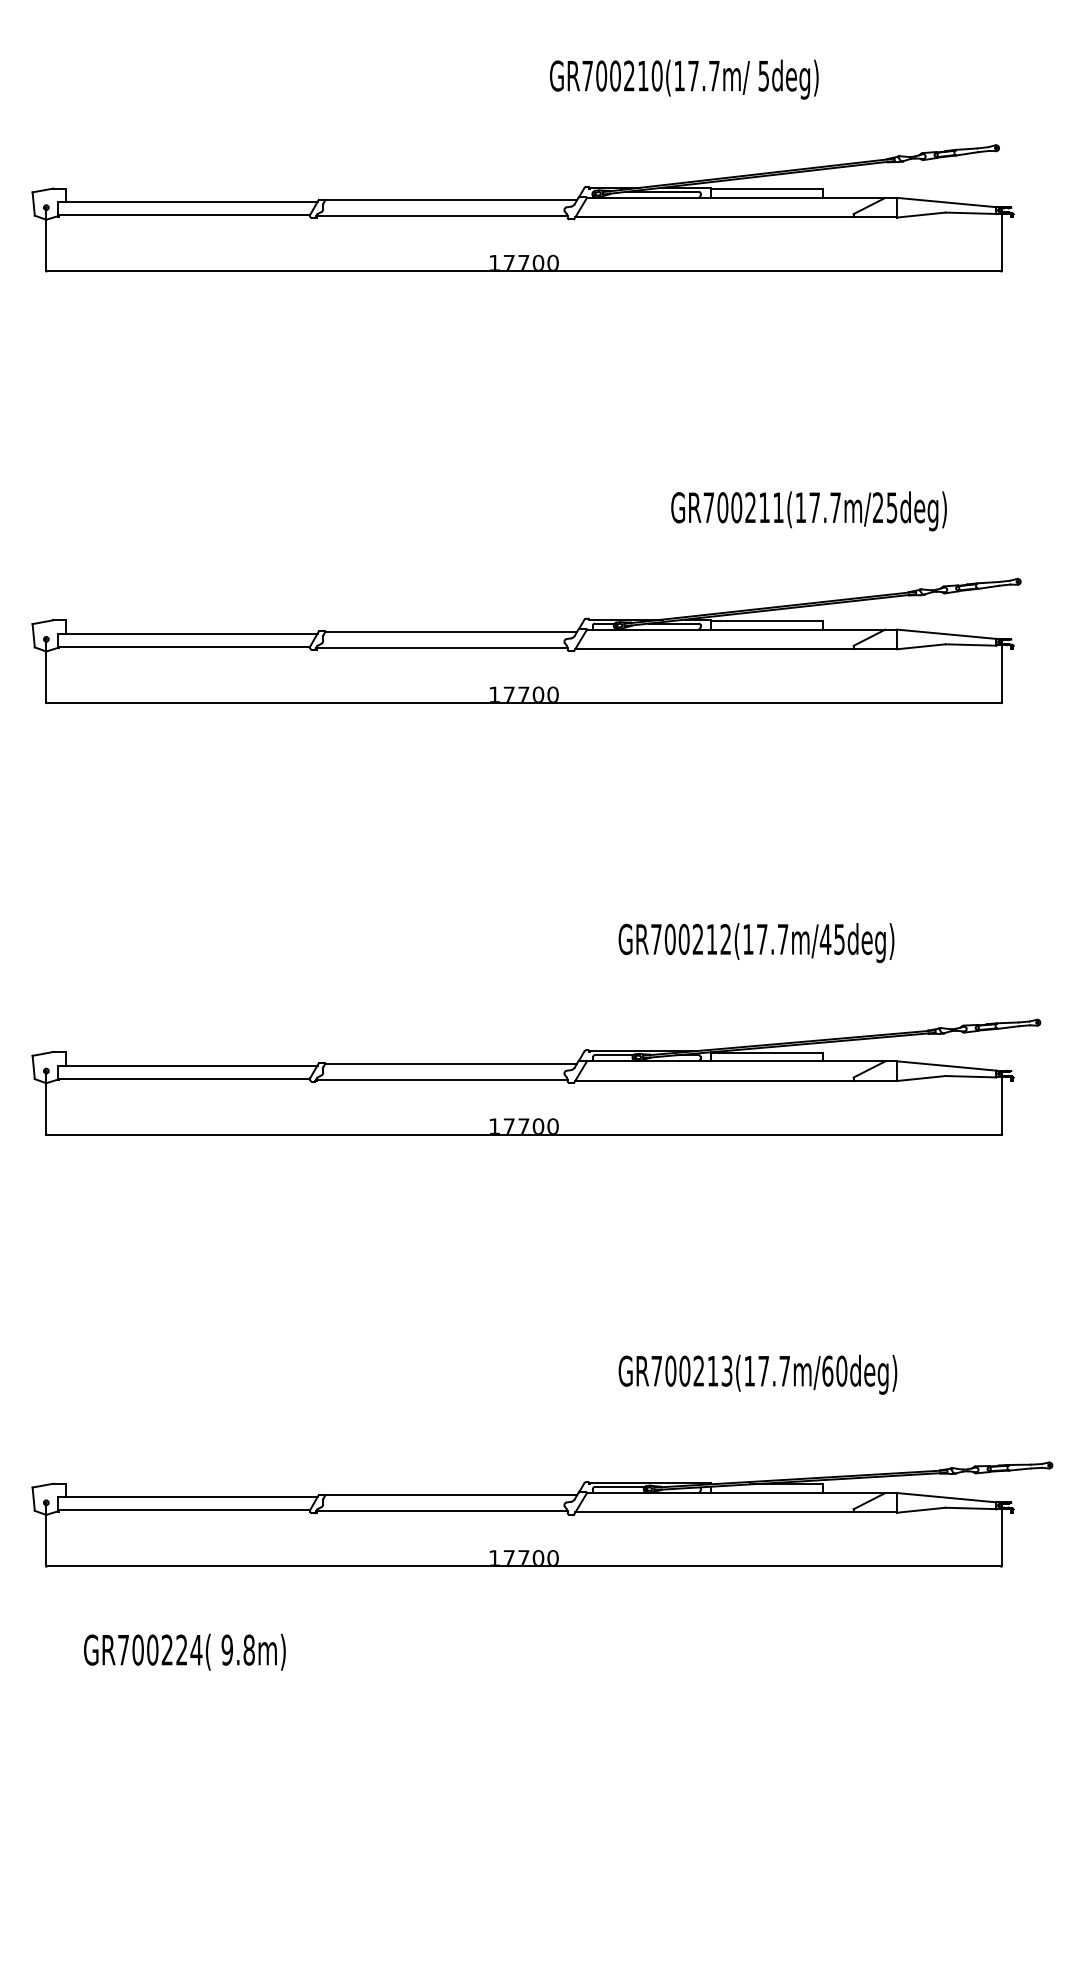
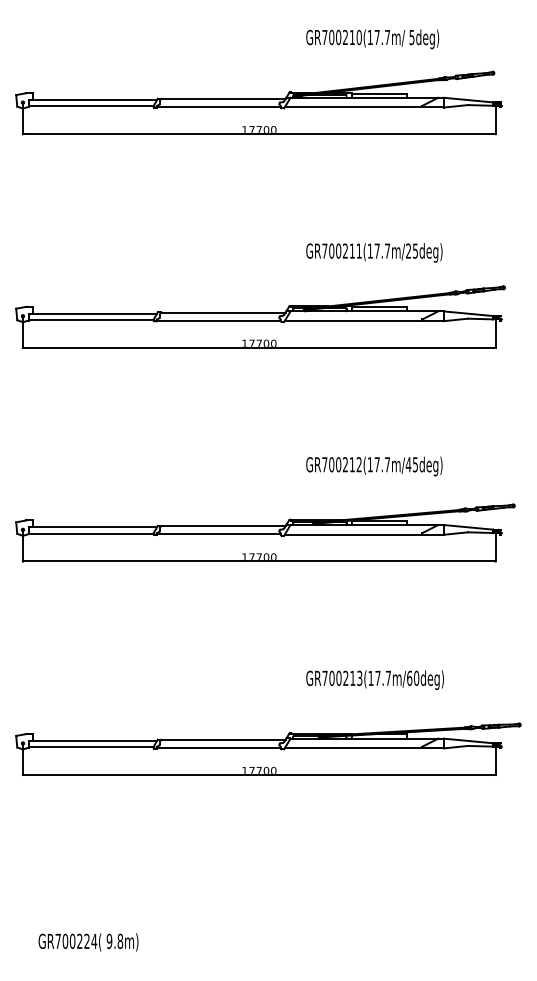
text: (683, 80) -> (372, 39), moved
text: (809, 510) -> (374, 252), moved
text: (184, 1652) -> (88, 942), moved

